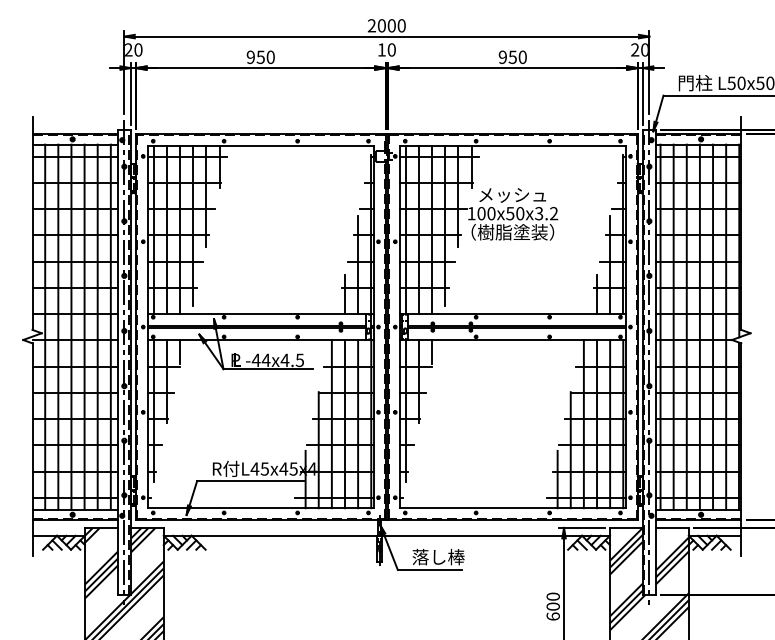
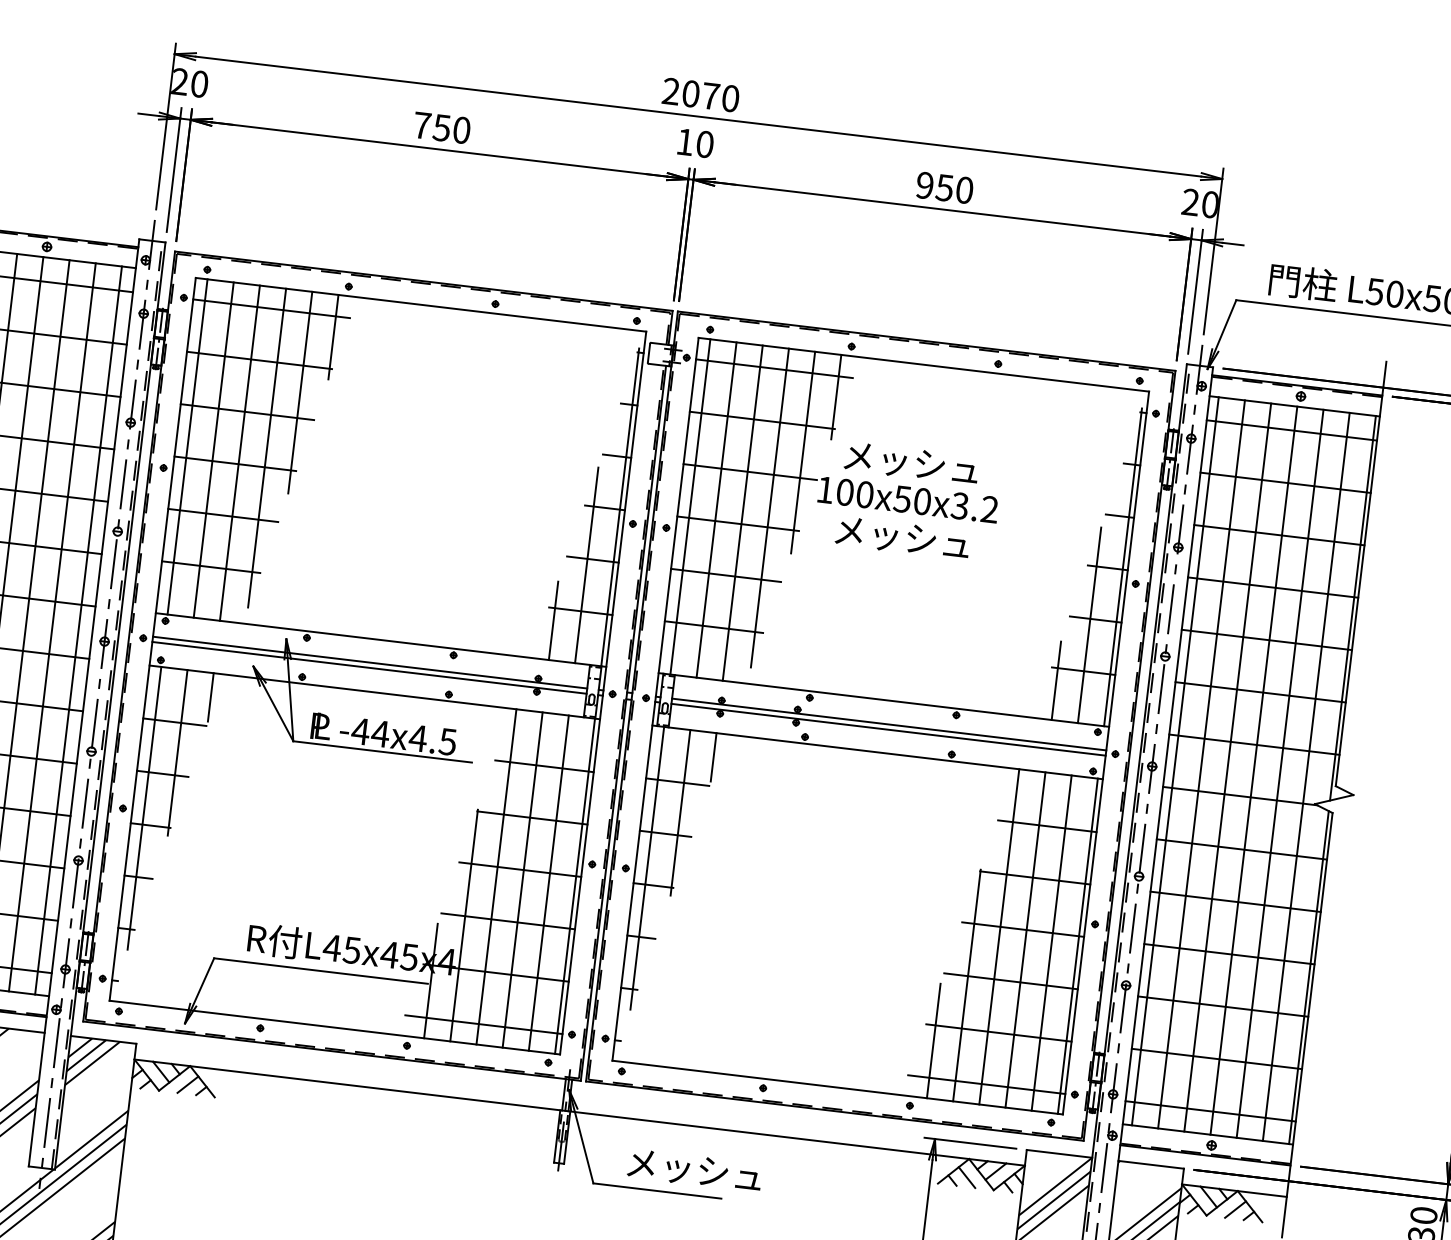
text: (391, 25) -> (710, 95), 2000 -> 2070
text: (250, 57) -> (421, 125), 950 -> 750
text: (512, 232) -> (902, 537), （樹脂塗装） -> メッシュ
text: (446, 556) -> (693, 1168), 落し棒 -> メッシュ

